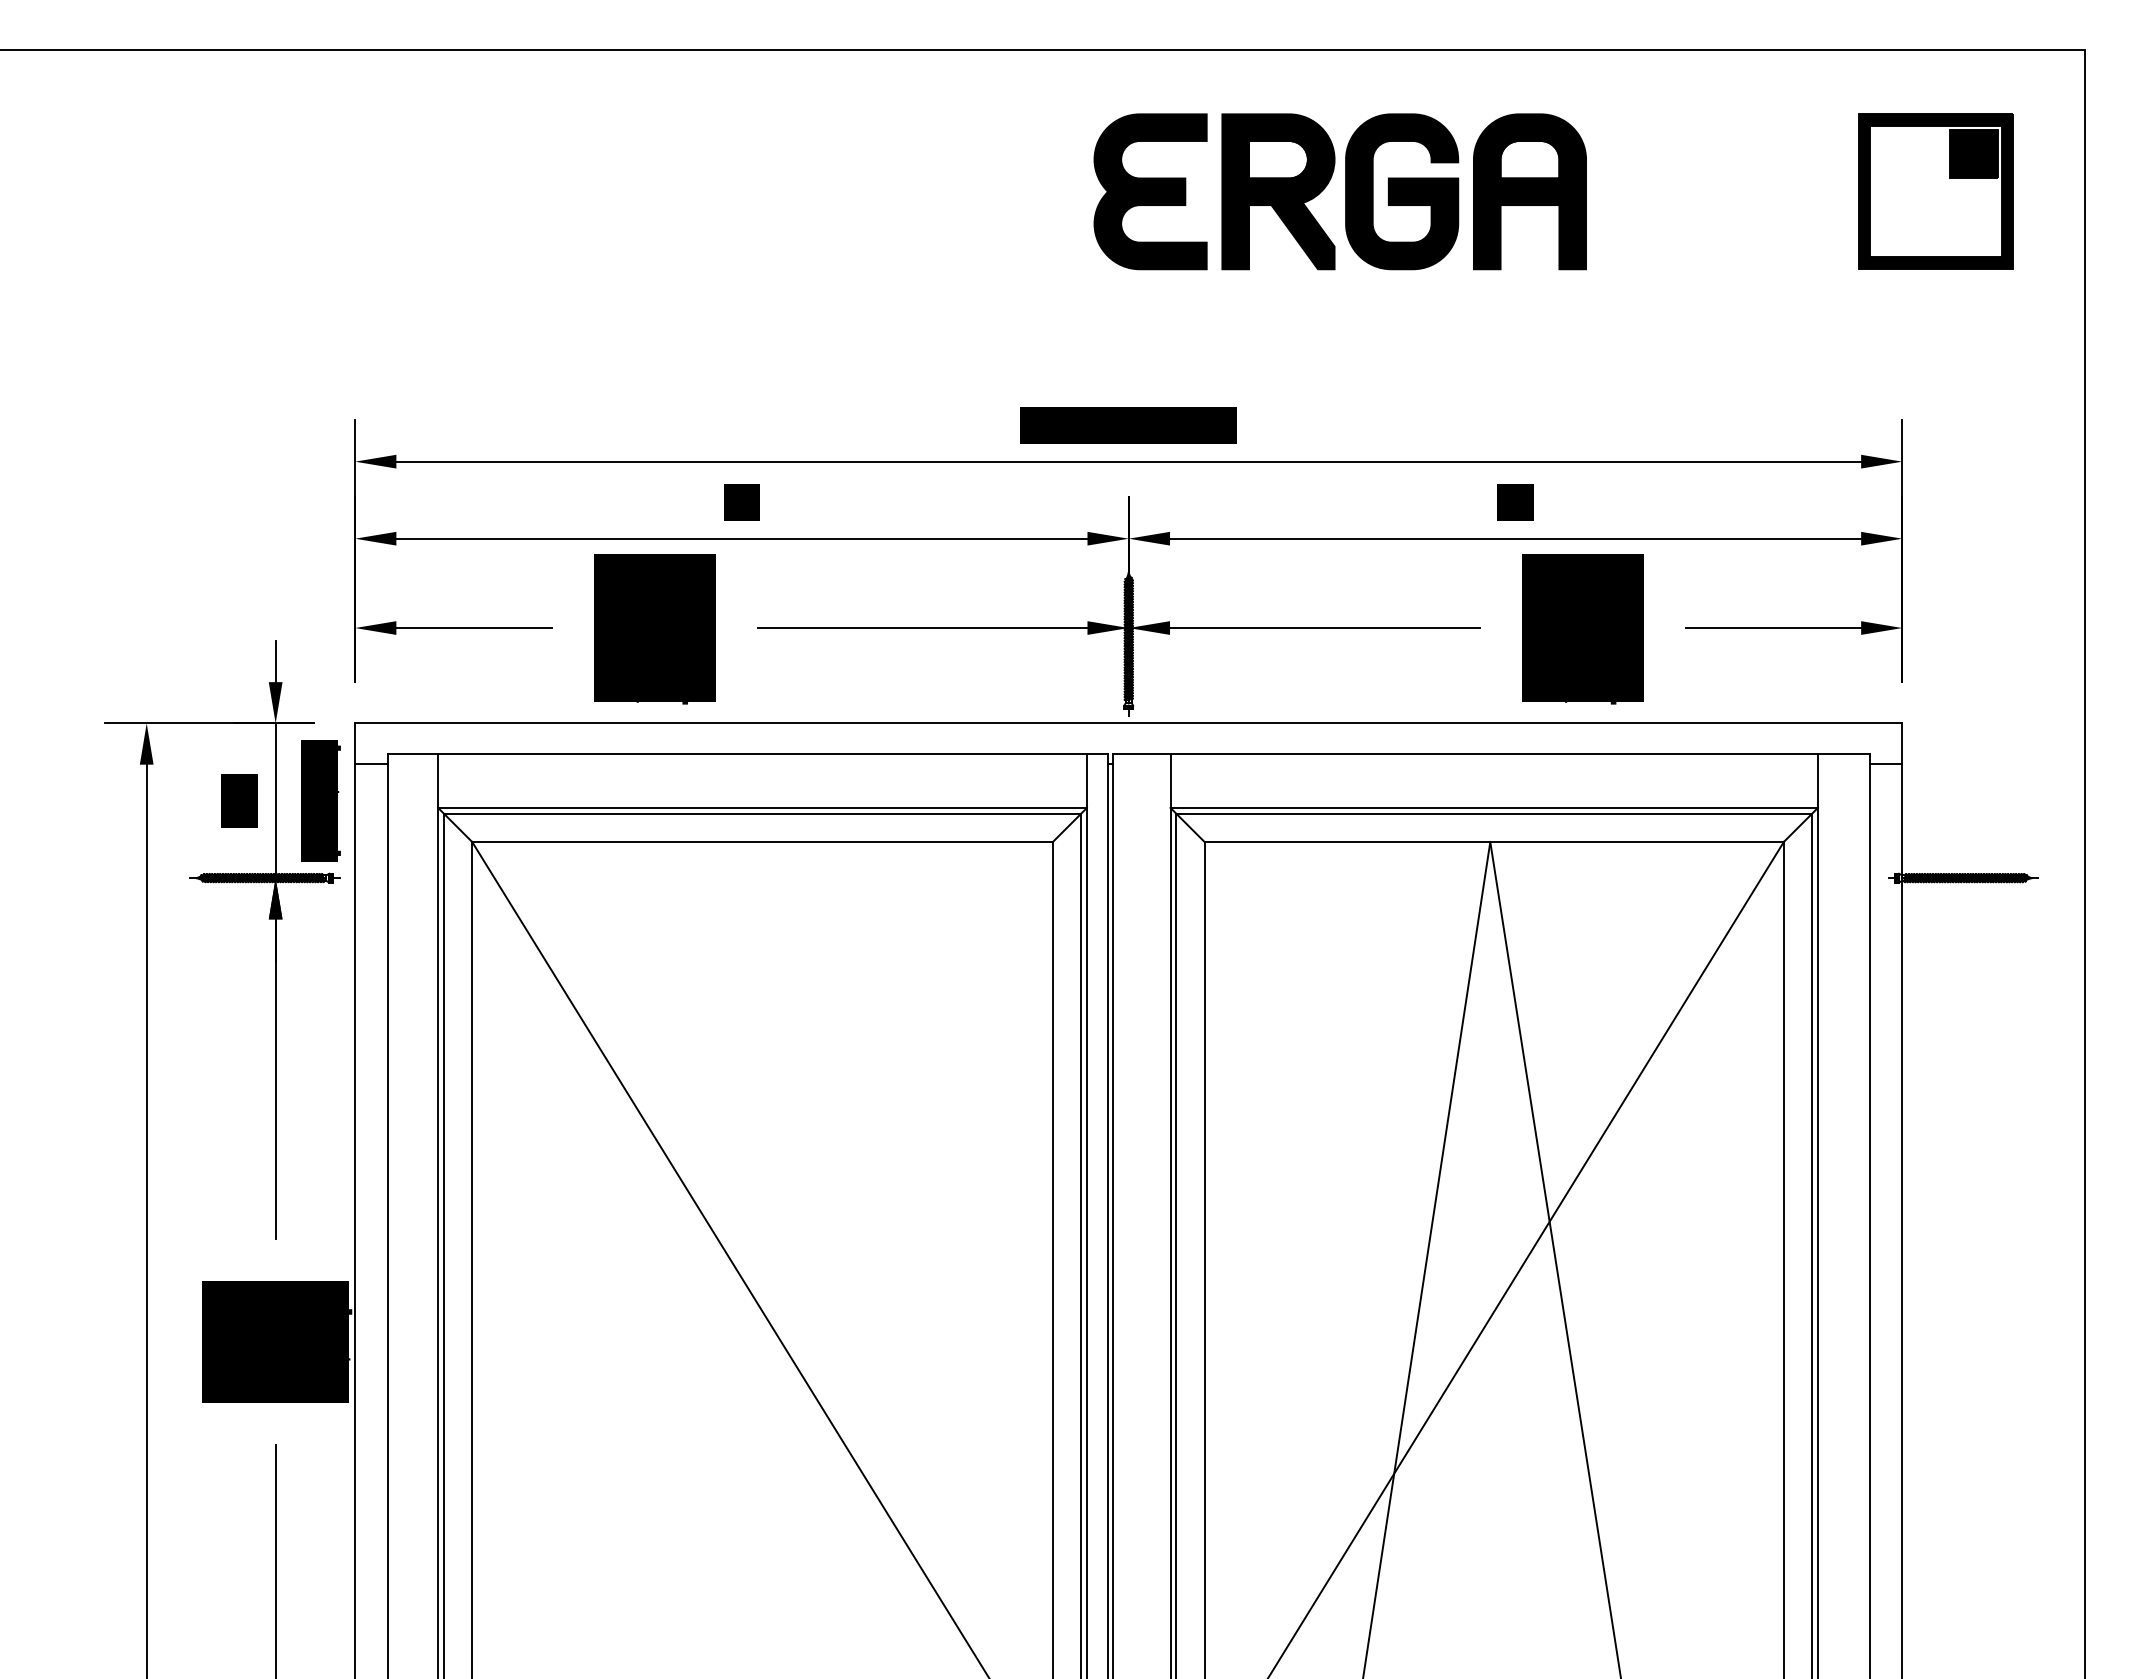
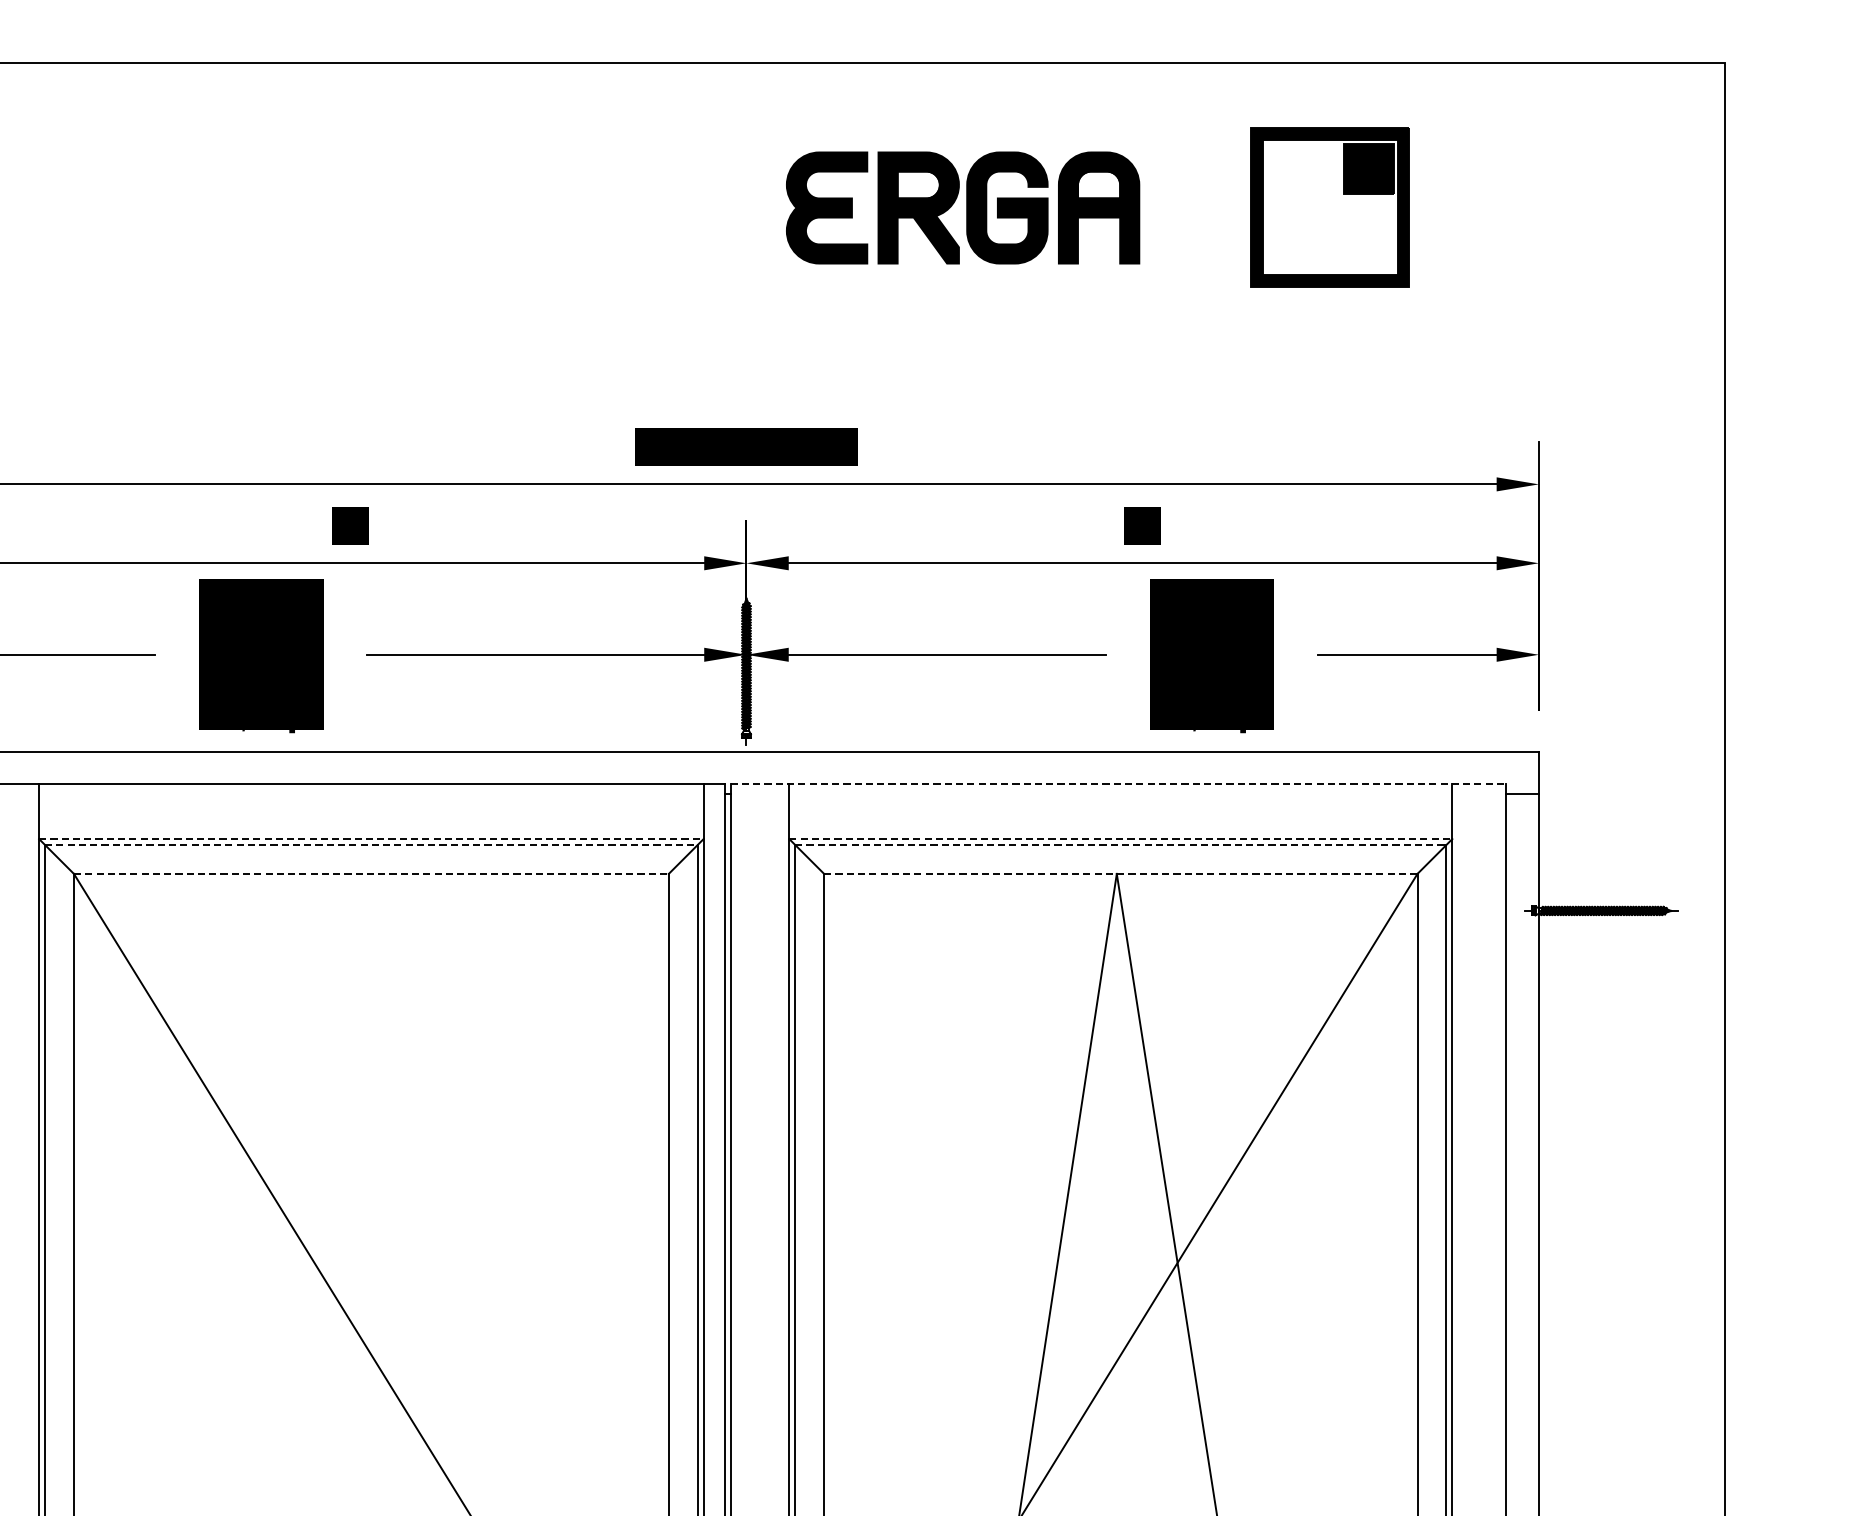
part: (1339, 191) -> (962, 207), size x0.7
part: (1935, 191) -> (1330, 207), moved
line: (1492, 754) -> (1119, 784), solid -> dashed
line: (763, 807) -> (372, 838), solid -> dashed
line: (1494, 807) -> (1121, 838), solid -> dashed
line: (762, 813) -> (371, 844), solid -> dashed
line: (1494, 813) -> (1121, 844), solid -> dashed
line: (763, 841) -> (372, 873), solid -> dashed
line: (1494, 841) -> (1121, 873), solid -> dashed

